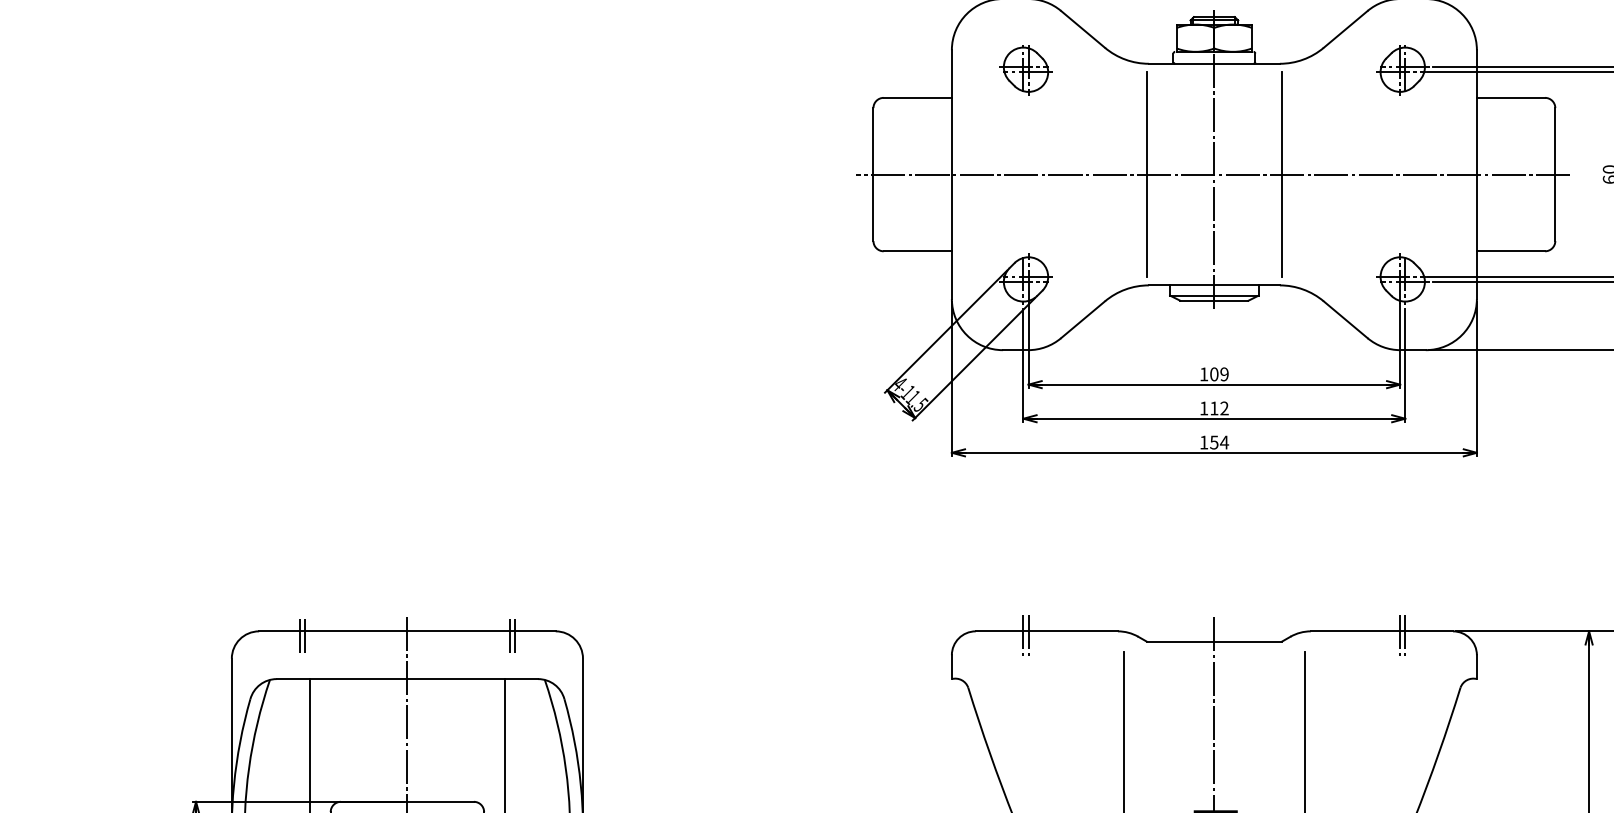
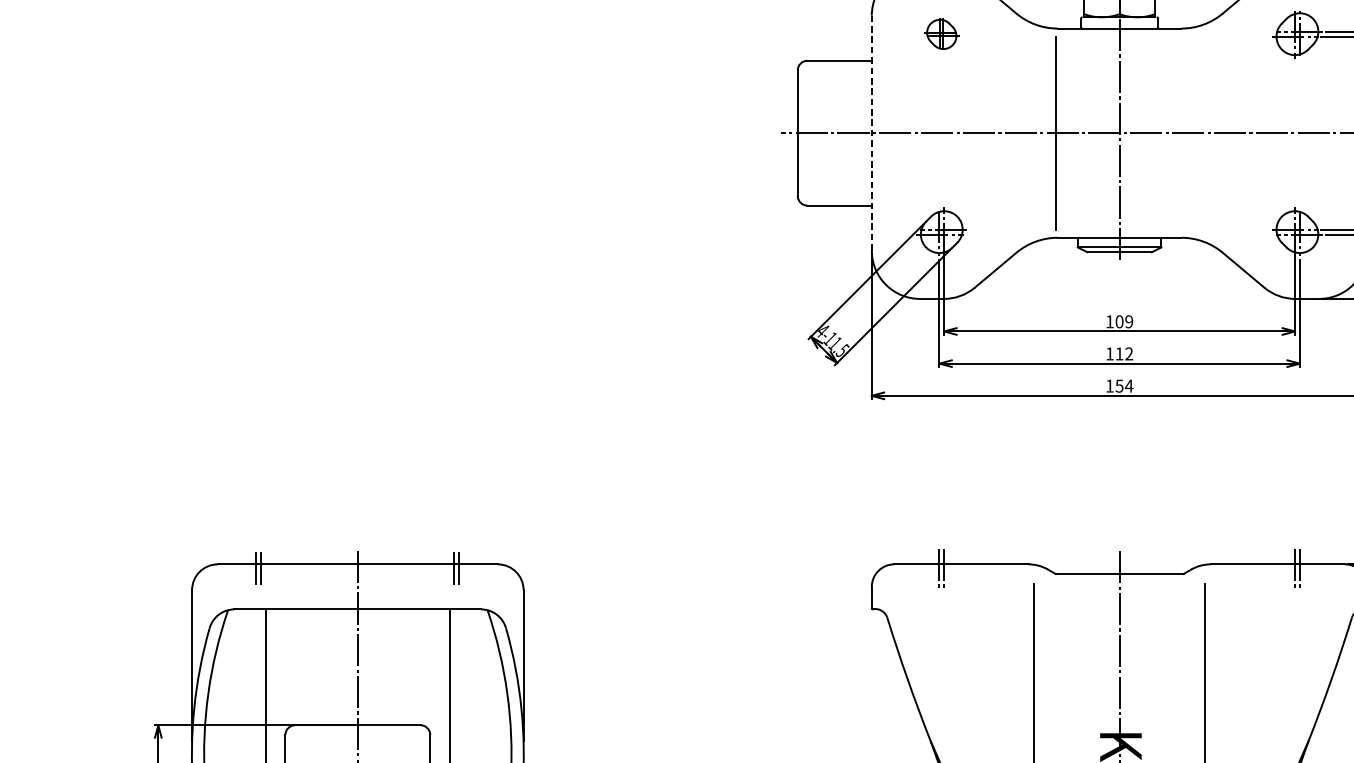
part: (1025, 70) -> (941, 34), size x0.7
line: (951, 174) -> (871, 133), solid -> dashed
line: (1282, 174) -> (1183, 133), removed

